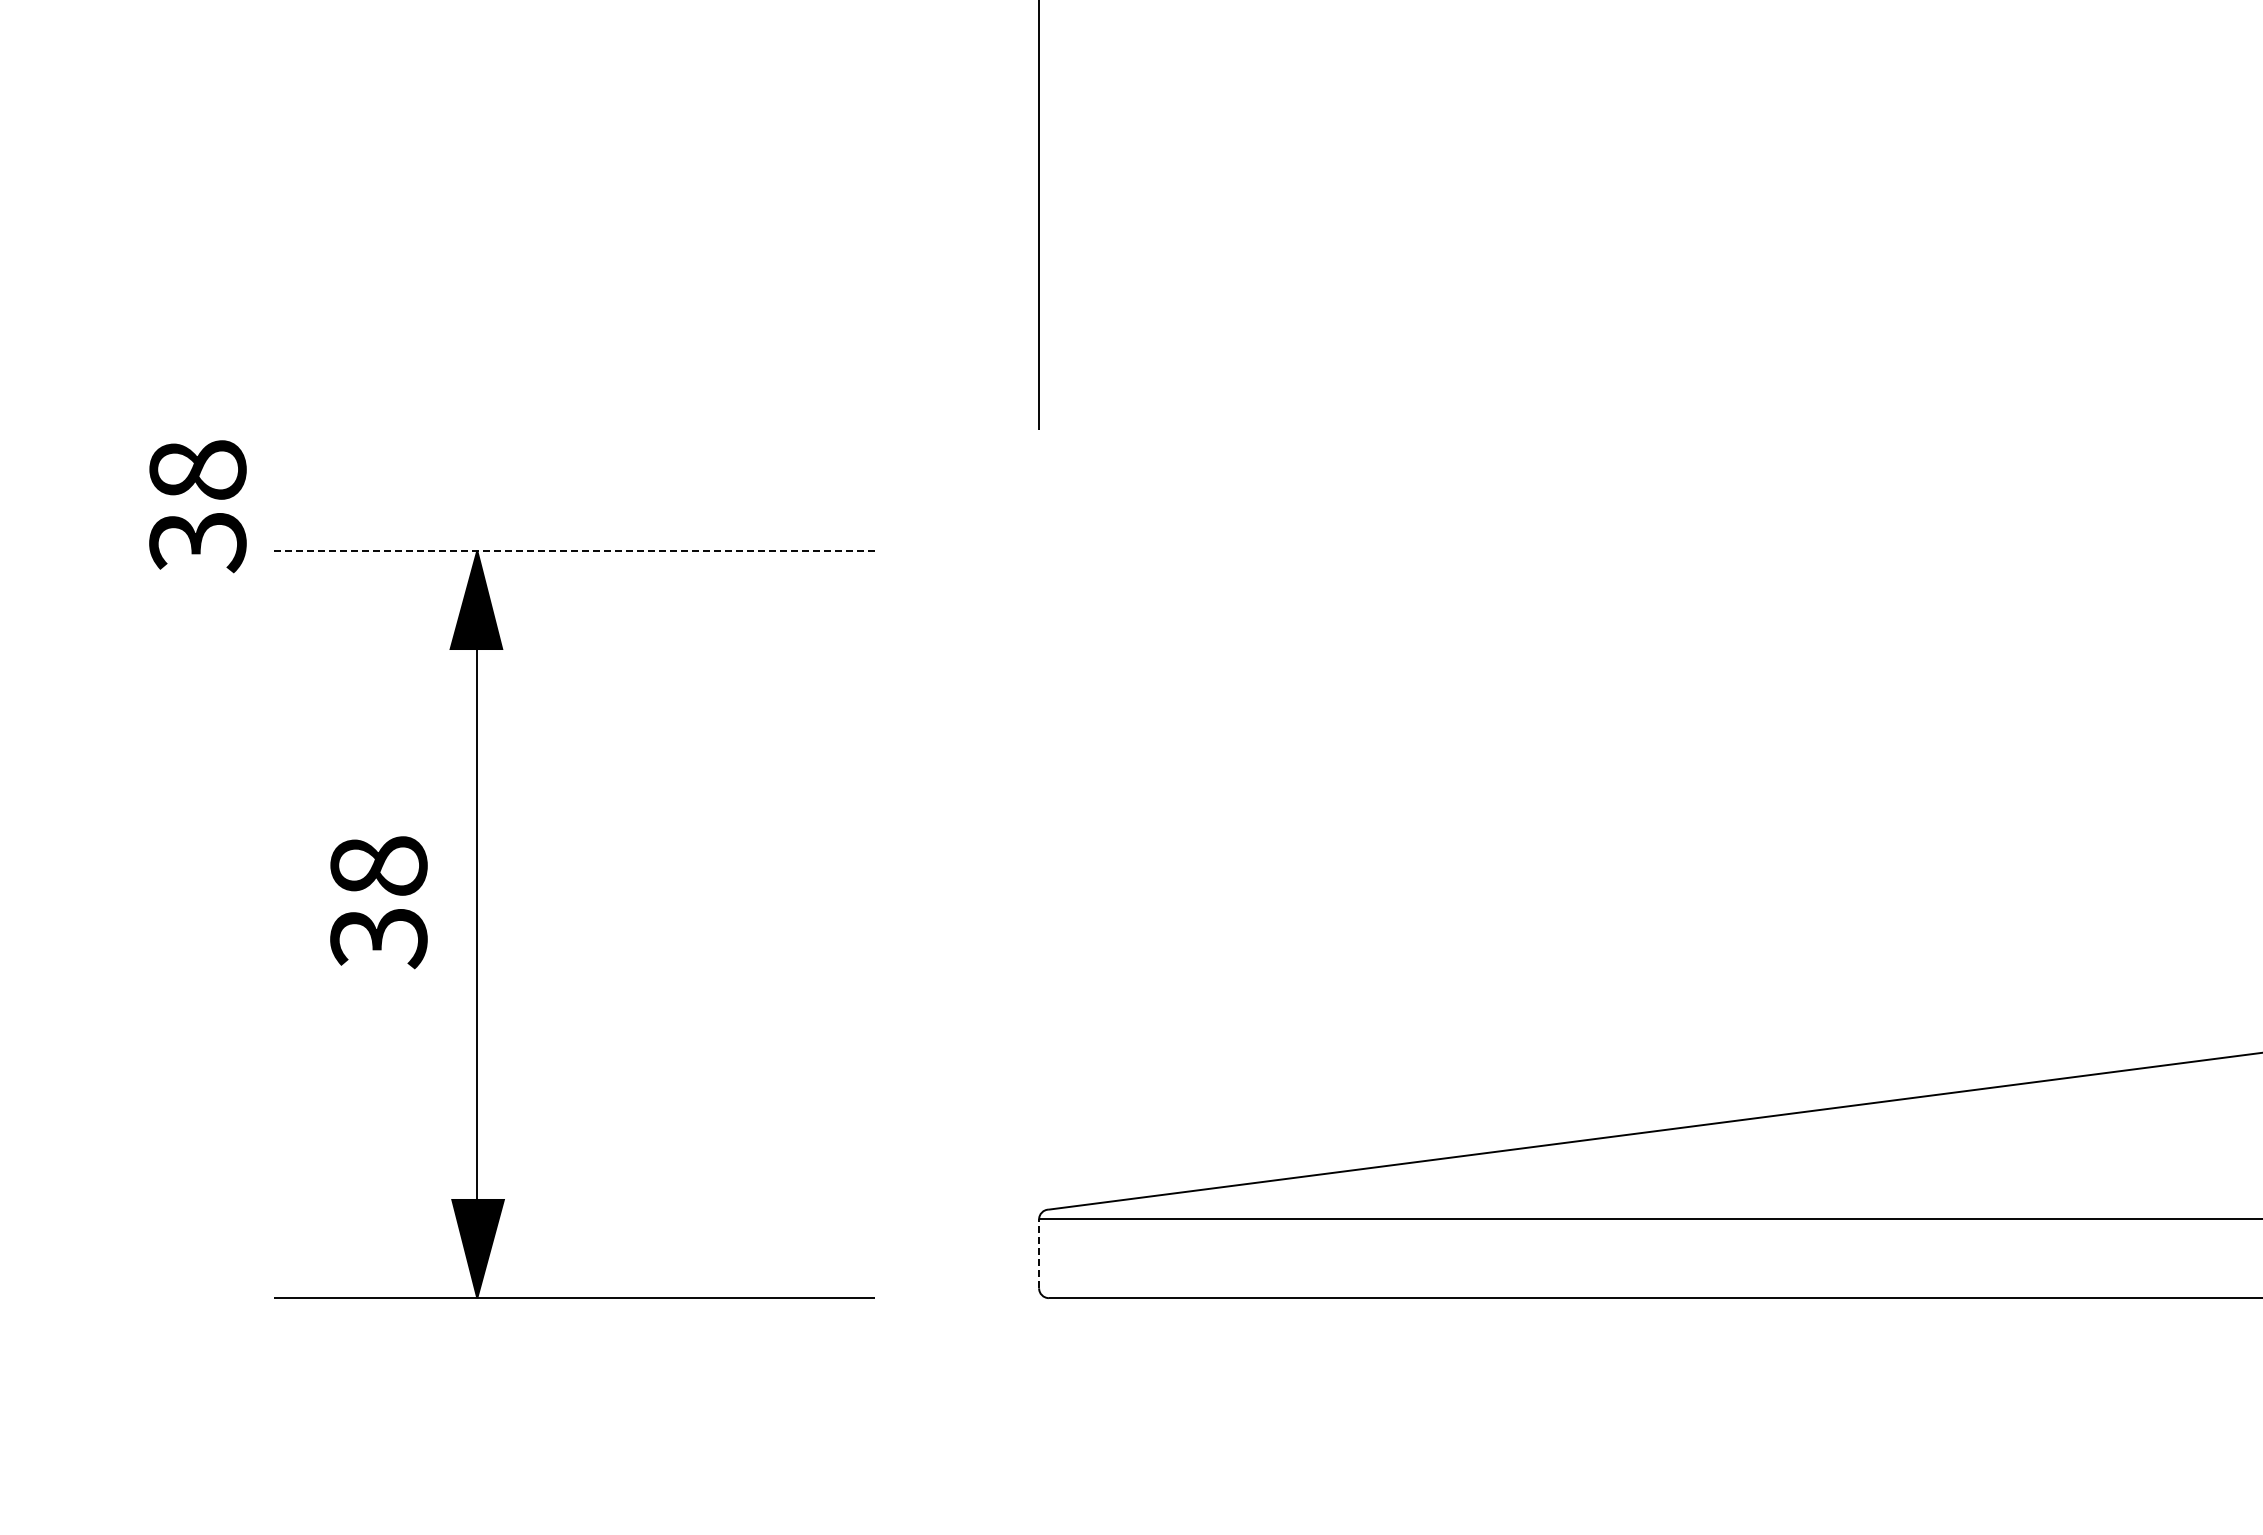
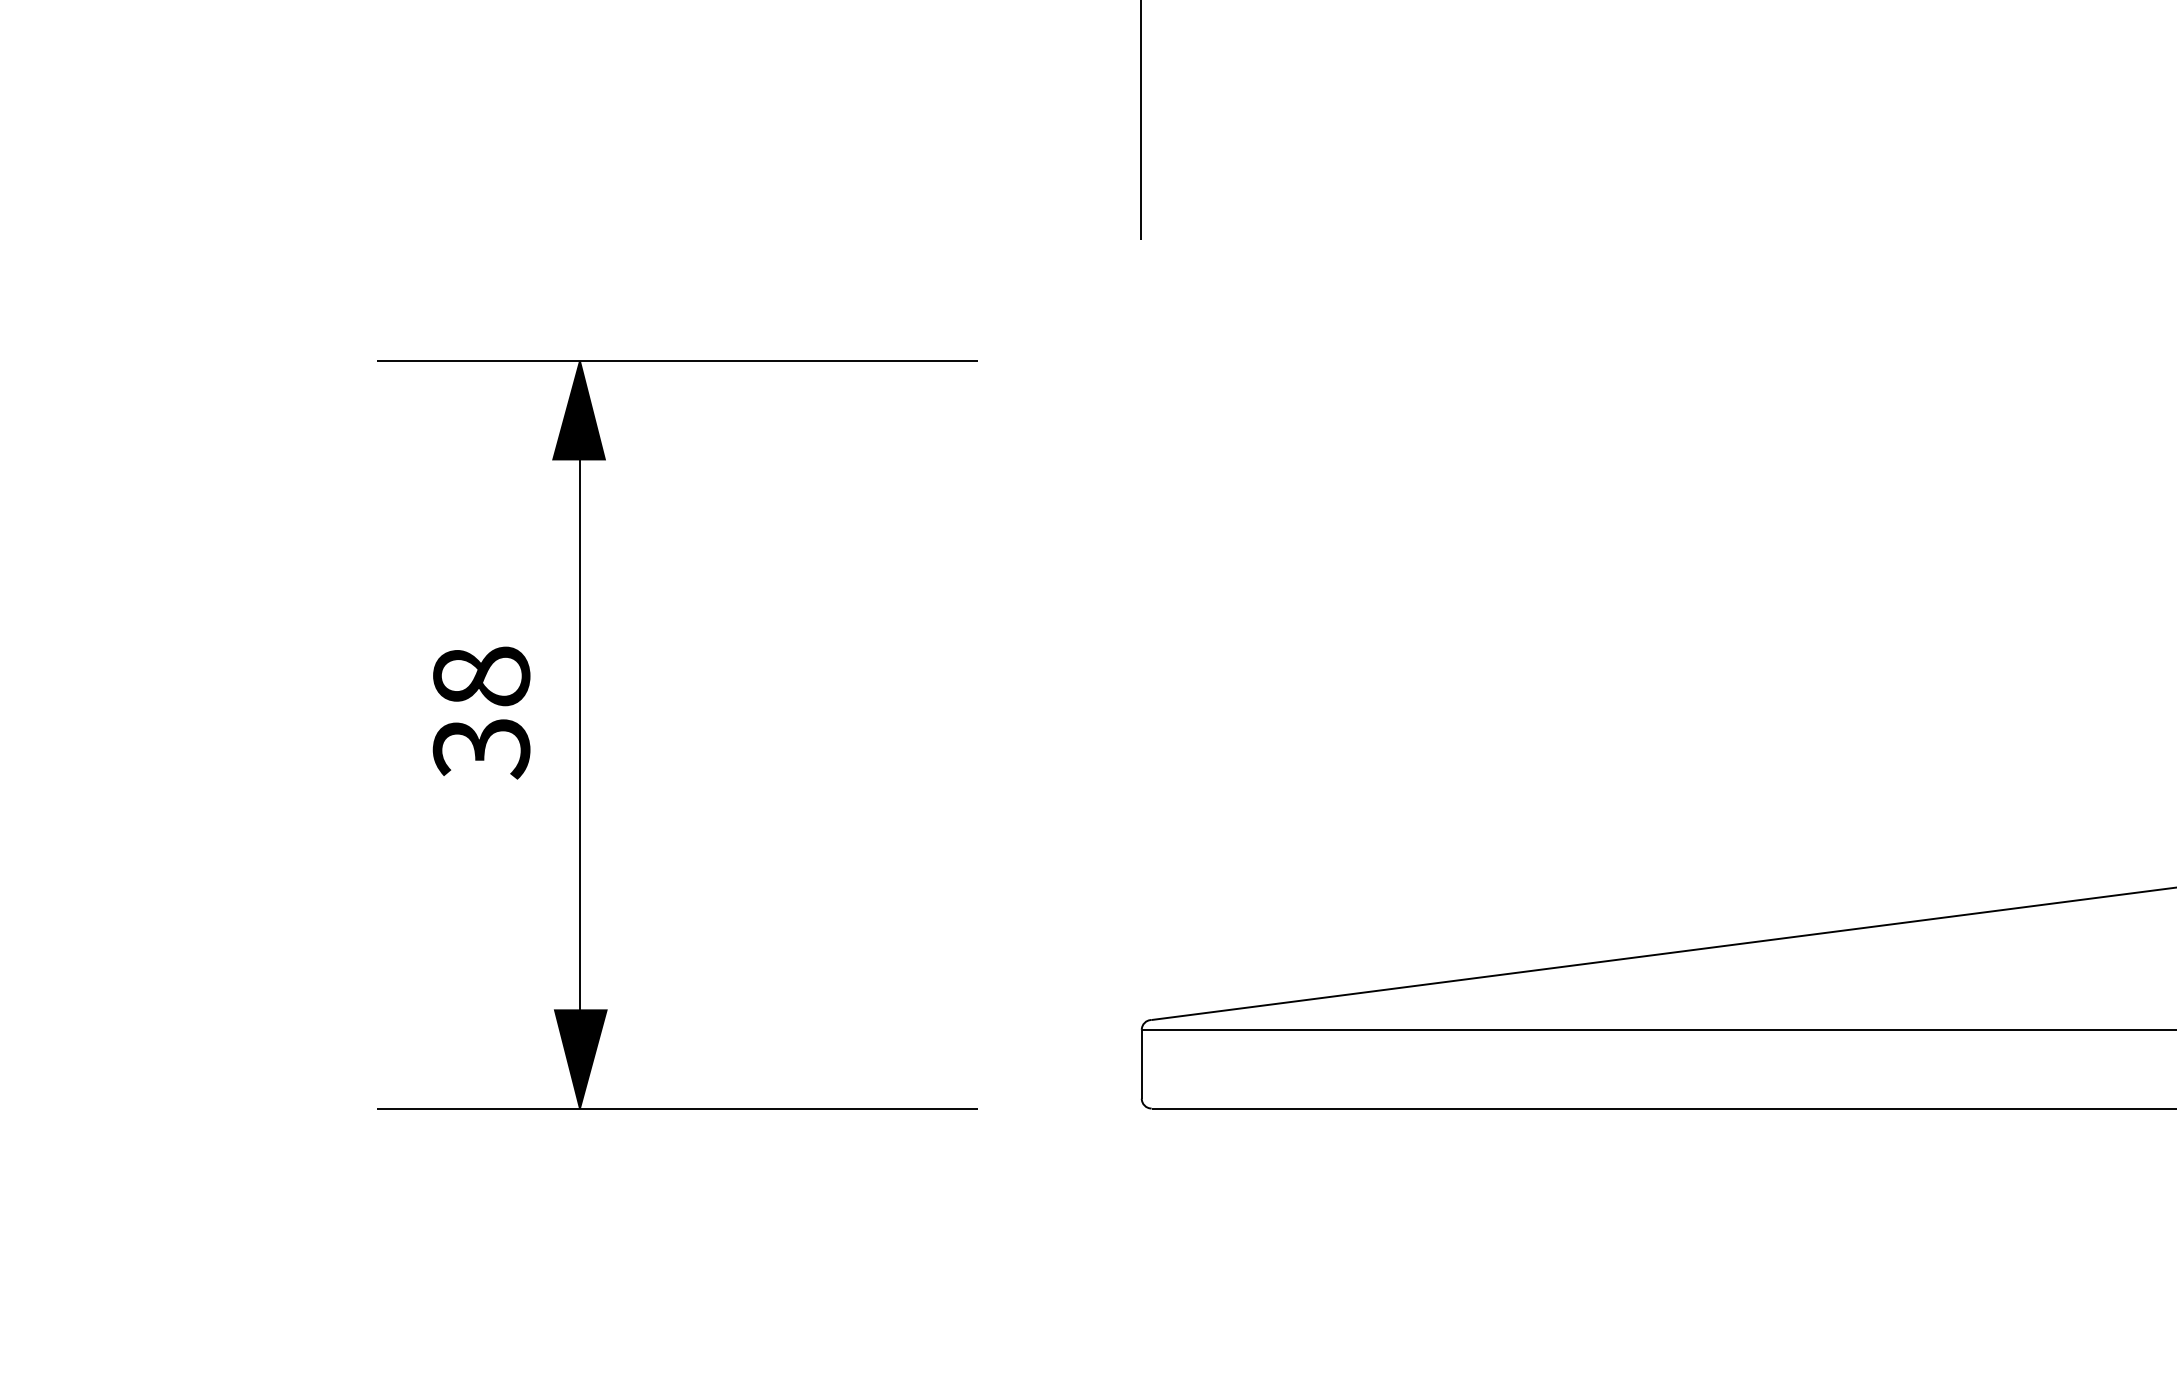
part: (205, 517) -> (308, 327), removed
line: (574, 550) -> (677, 360), dashed -> solid
line: (1039, 1253) -> (1142, 1063), dashed -> solid

